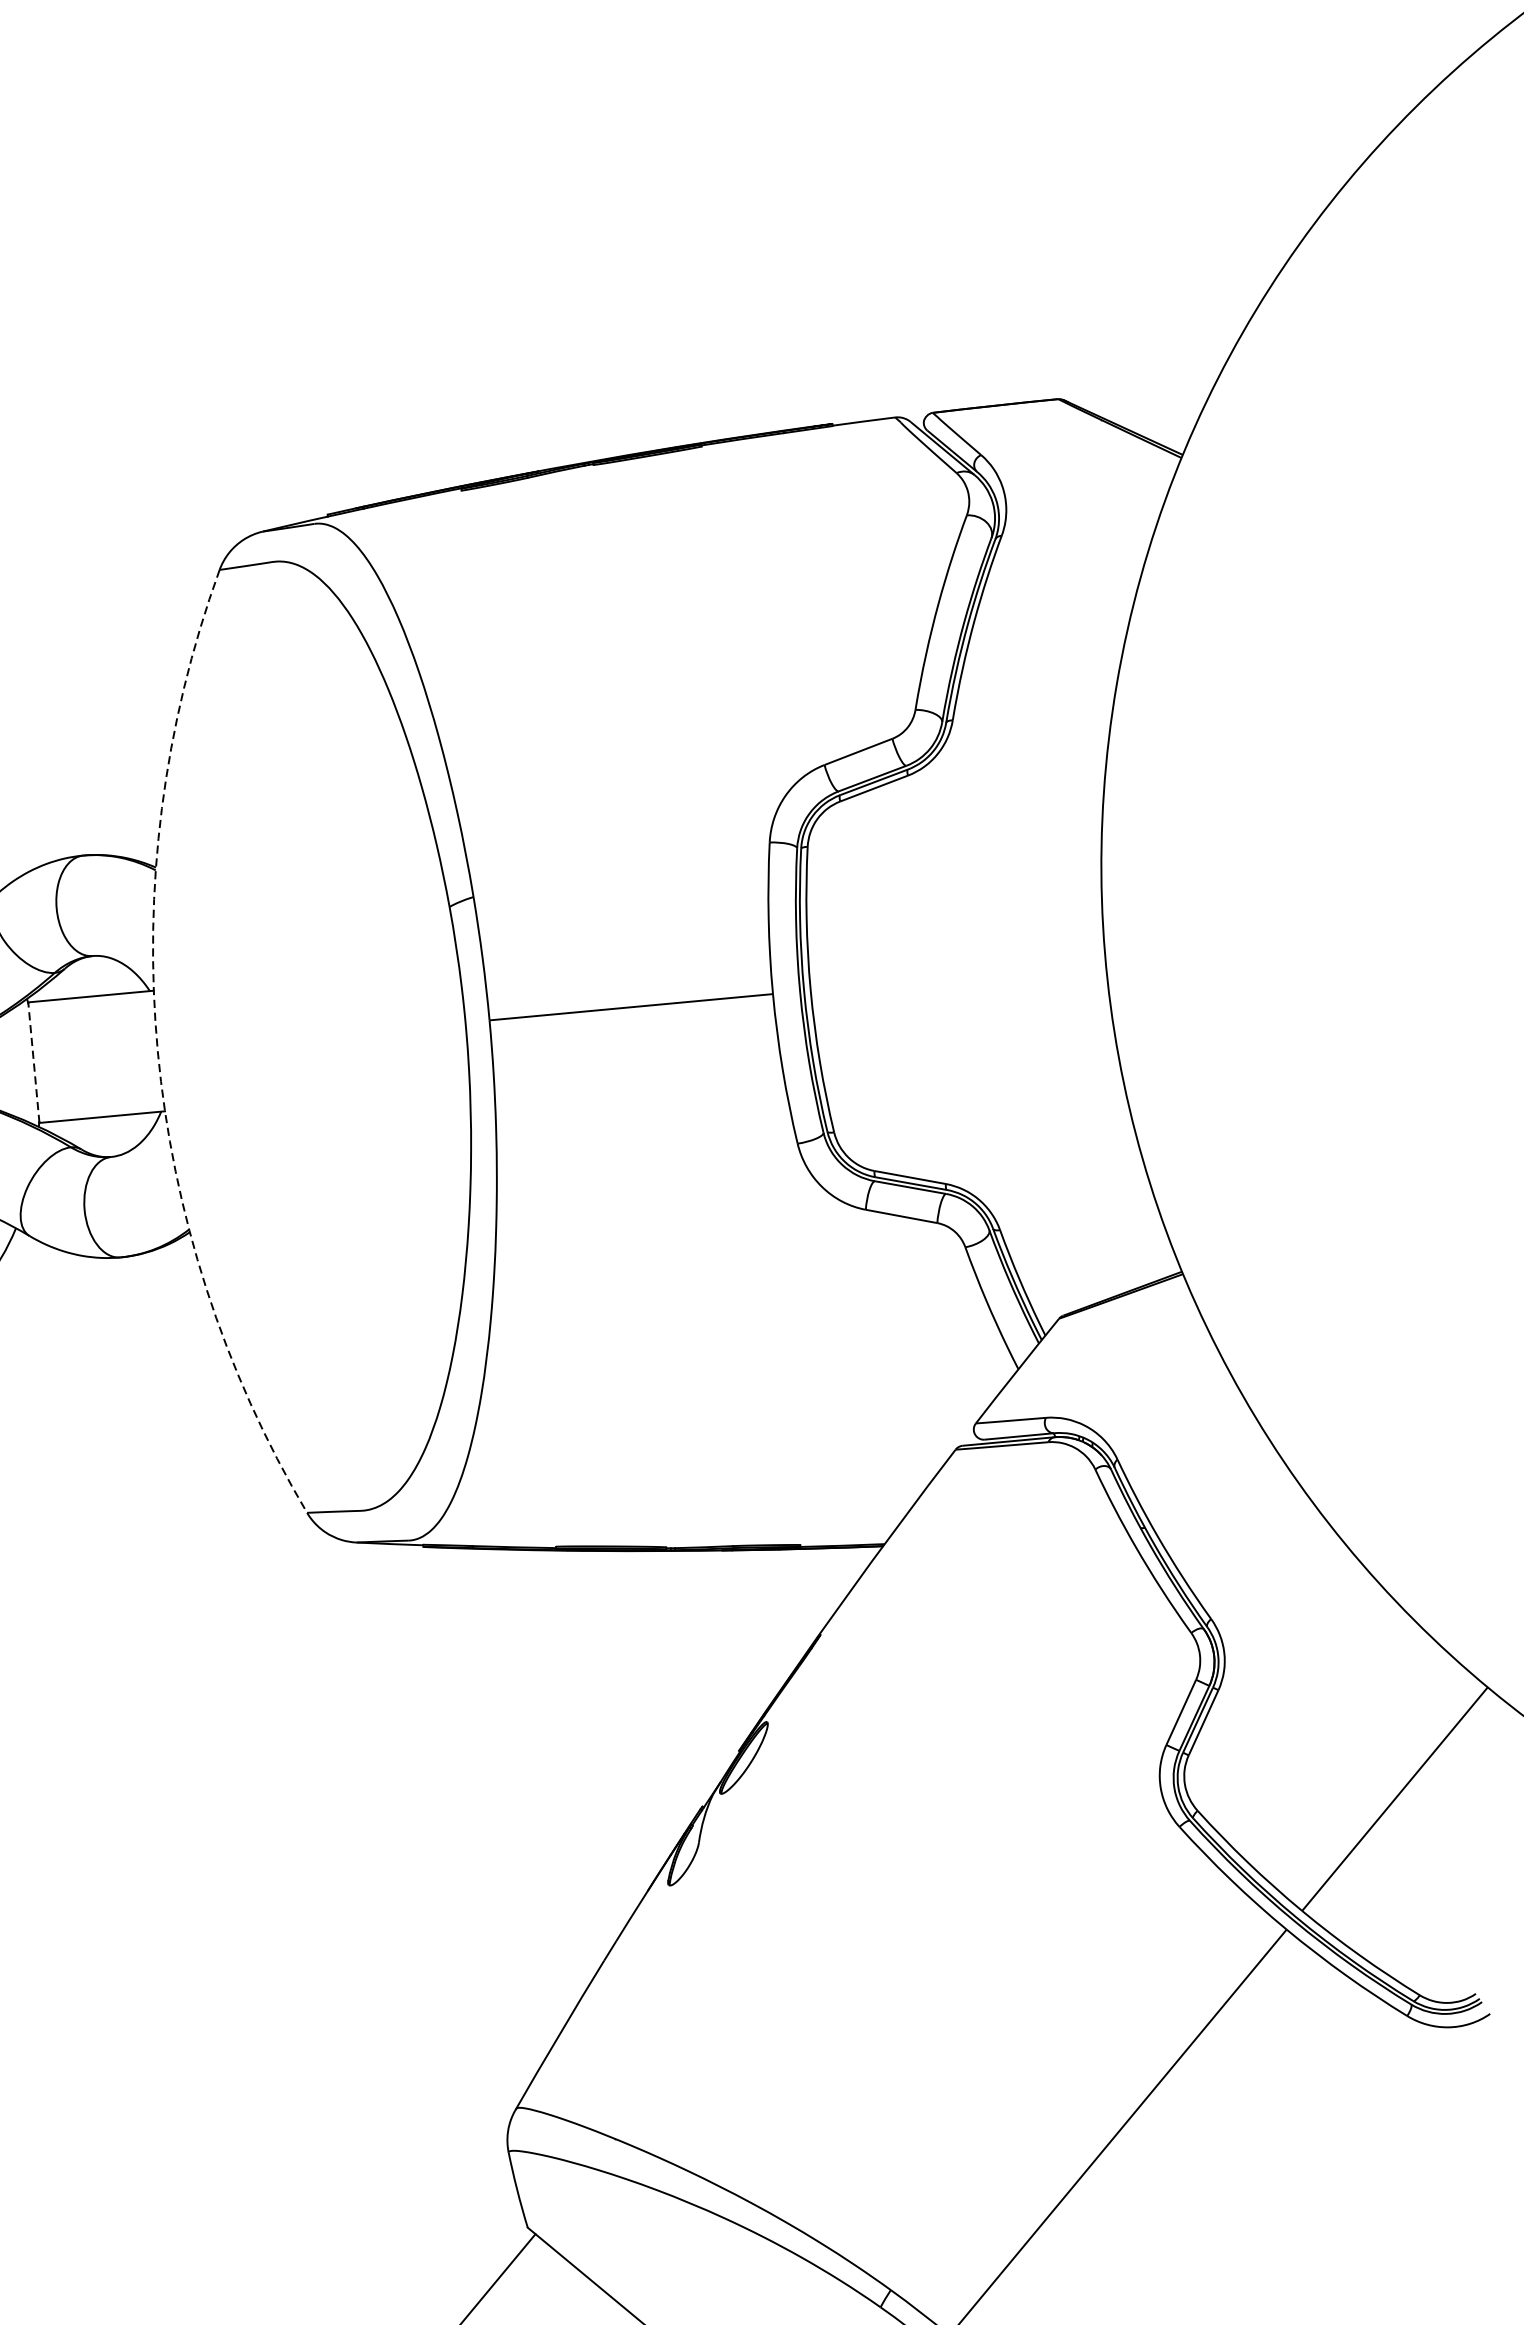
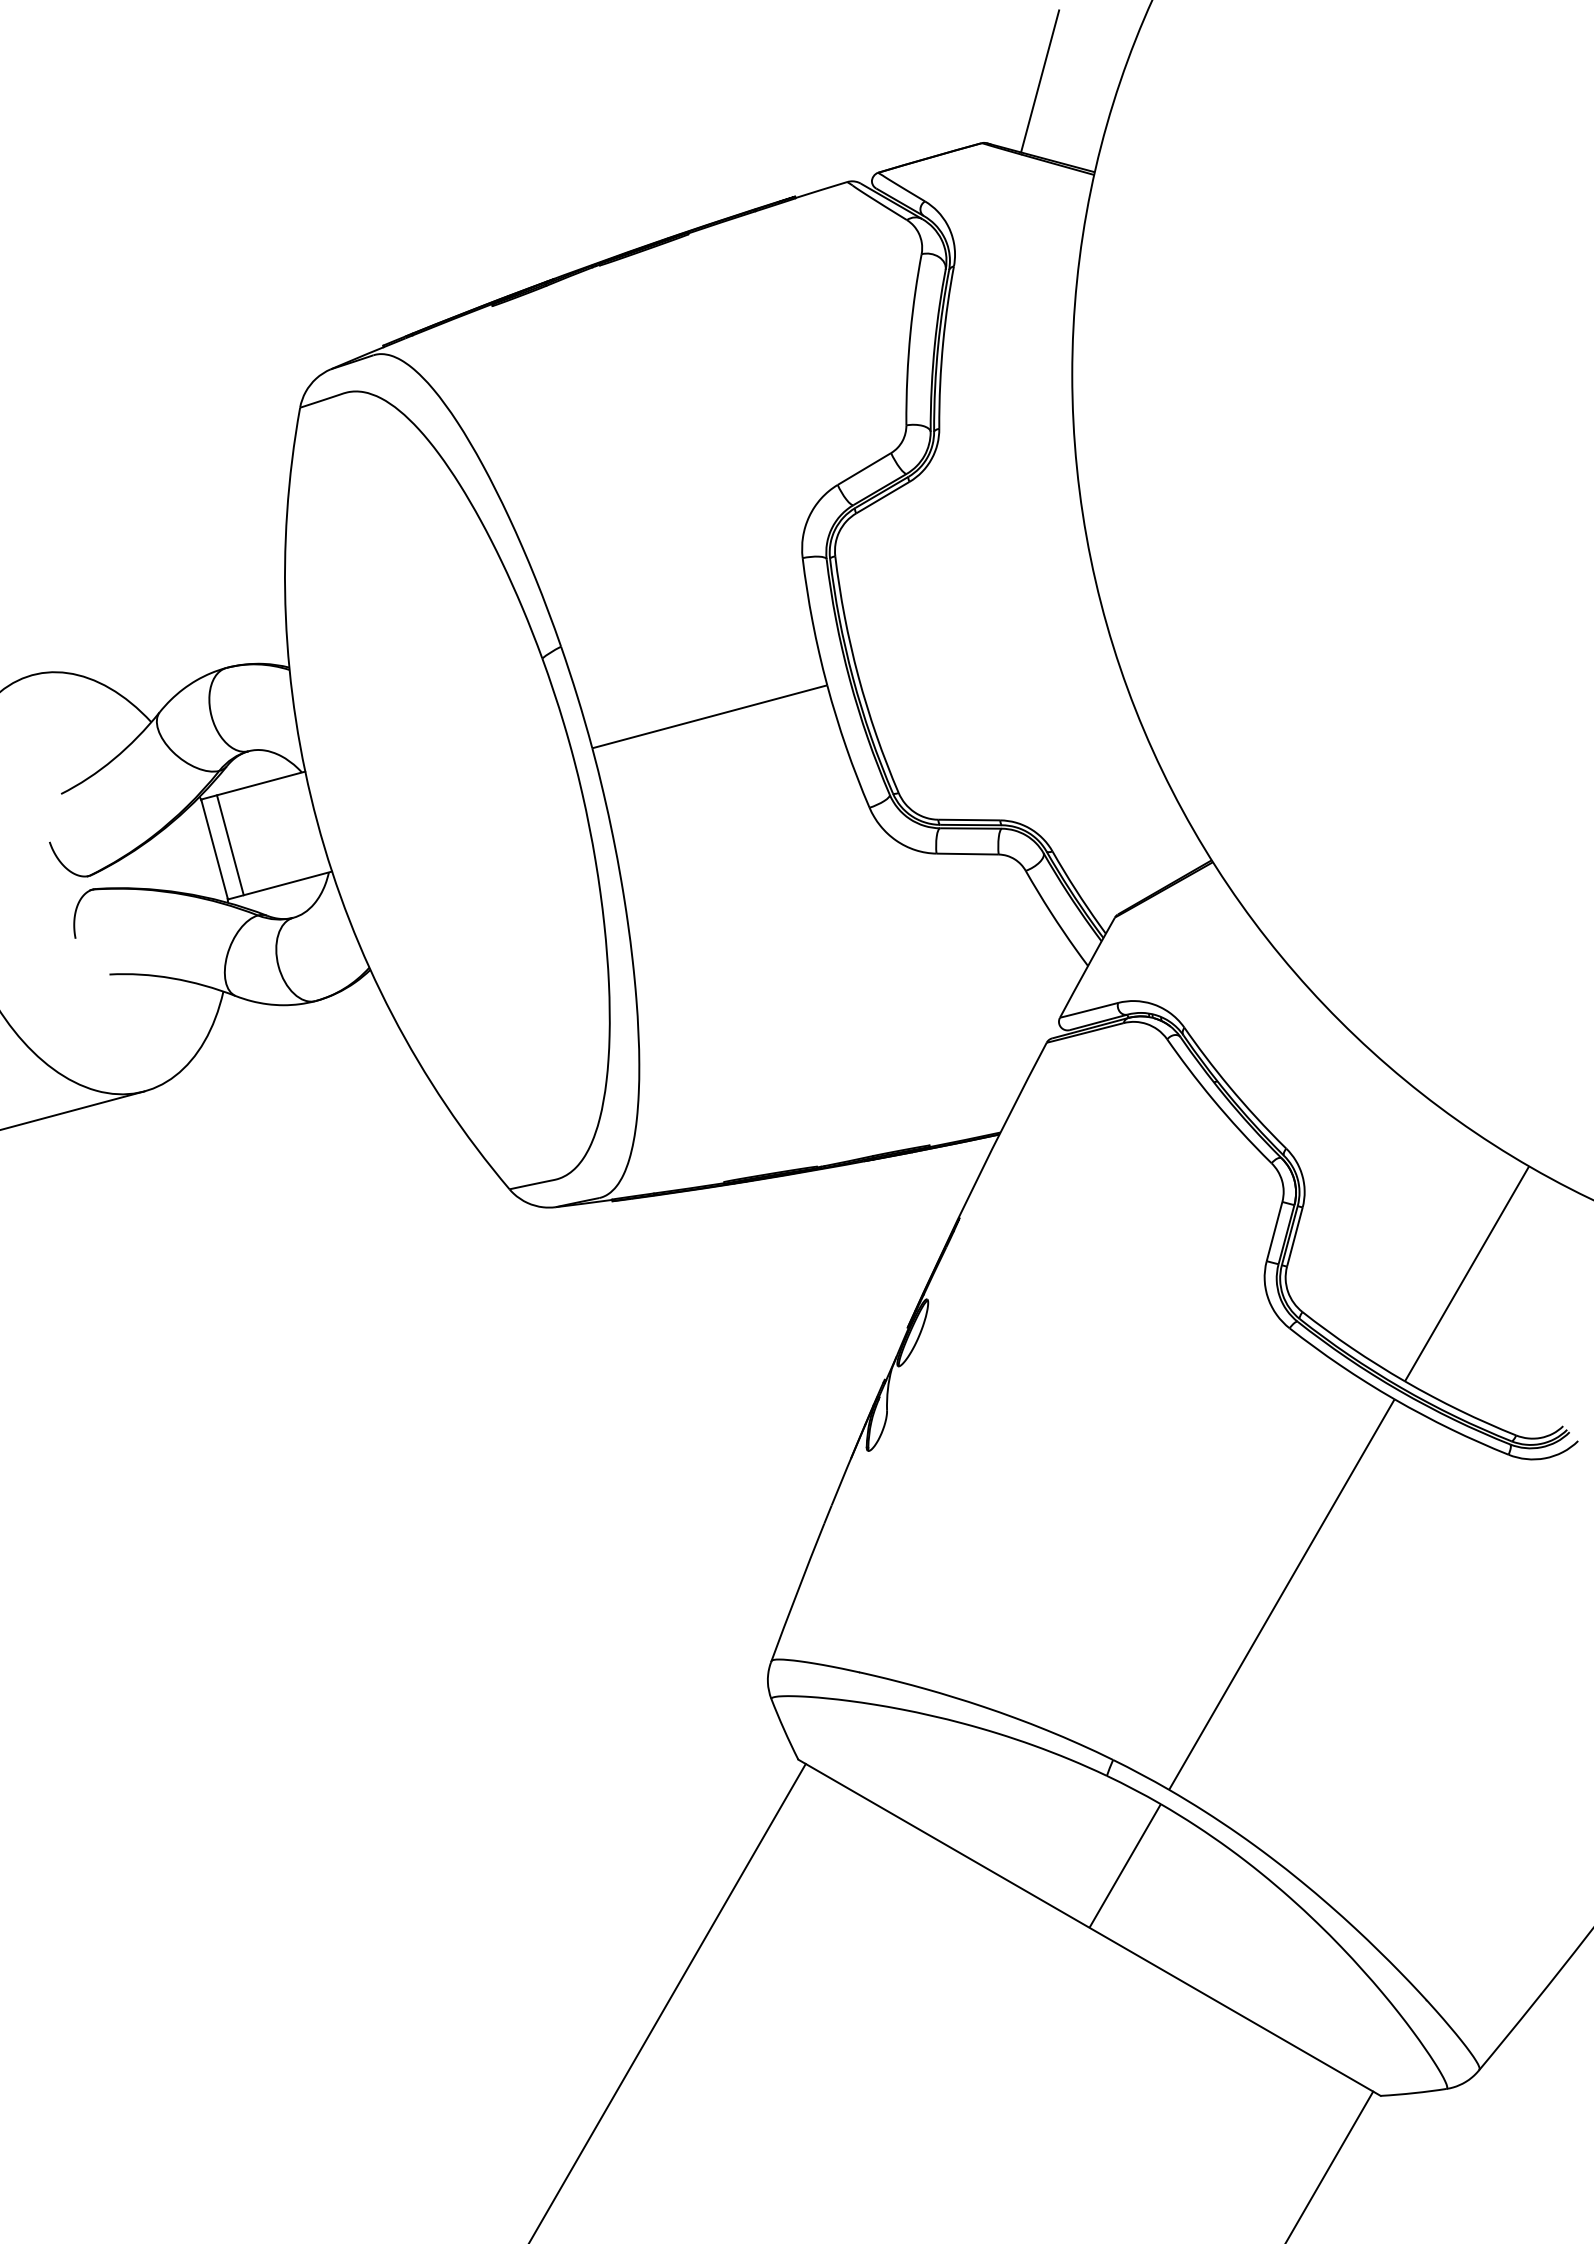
line: (1138, 339) -> (1040, 81), added
arc: (158, 1050) -> (317, 821), dashed -> solid
line: (52, 1061) -> (230, 845), added
line: (33, 1062) -> (214, 849), dashed -> solid

